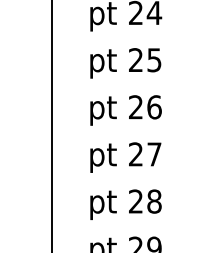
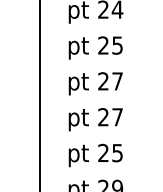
text: (154, 107) -> (117, 81), 26 -> 27
text: (154, 201) -> (117, 153), 28 -> 25

